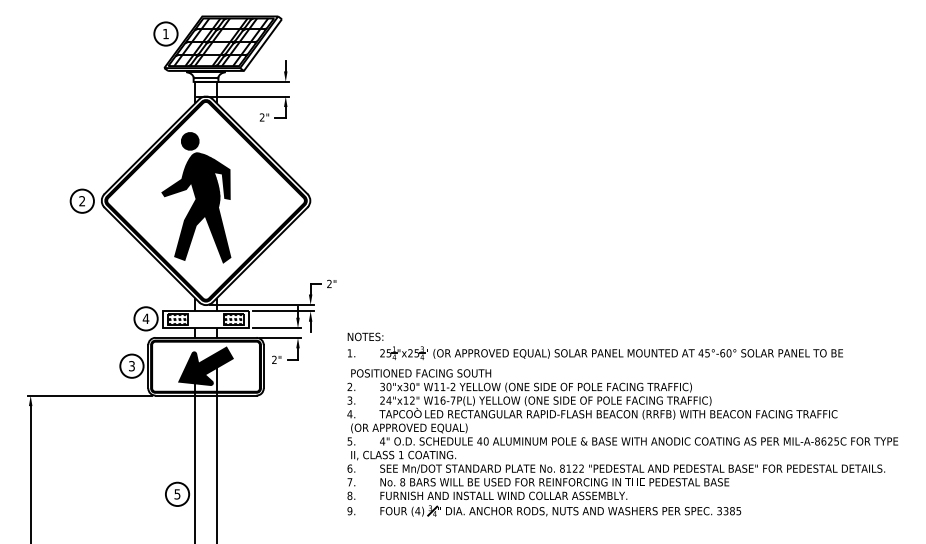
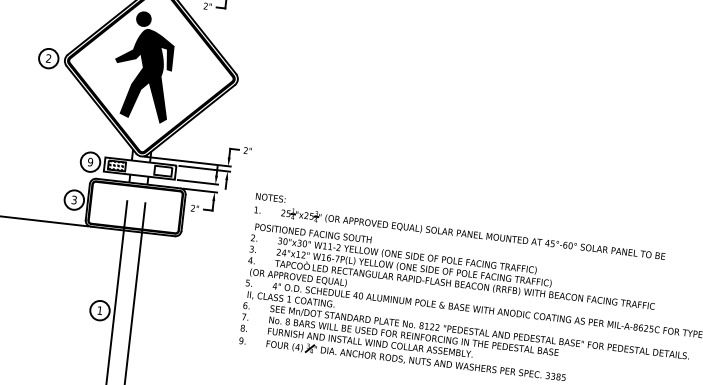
text: (145, 318) -> (90, 161), 4 -> 9
hatch: (232, 319) -> (162, 170), removed
fill: (205, 365) -> (135, 206), removed
text: (177, 494) -> (99, 310), 5 -> 1

